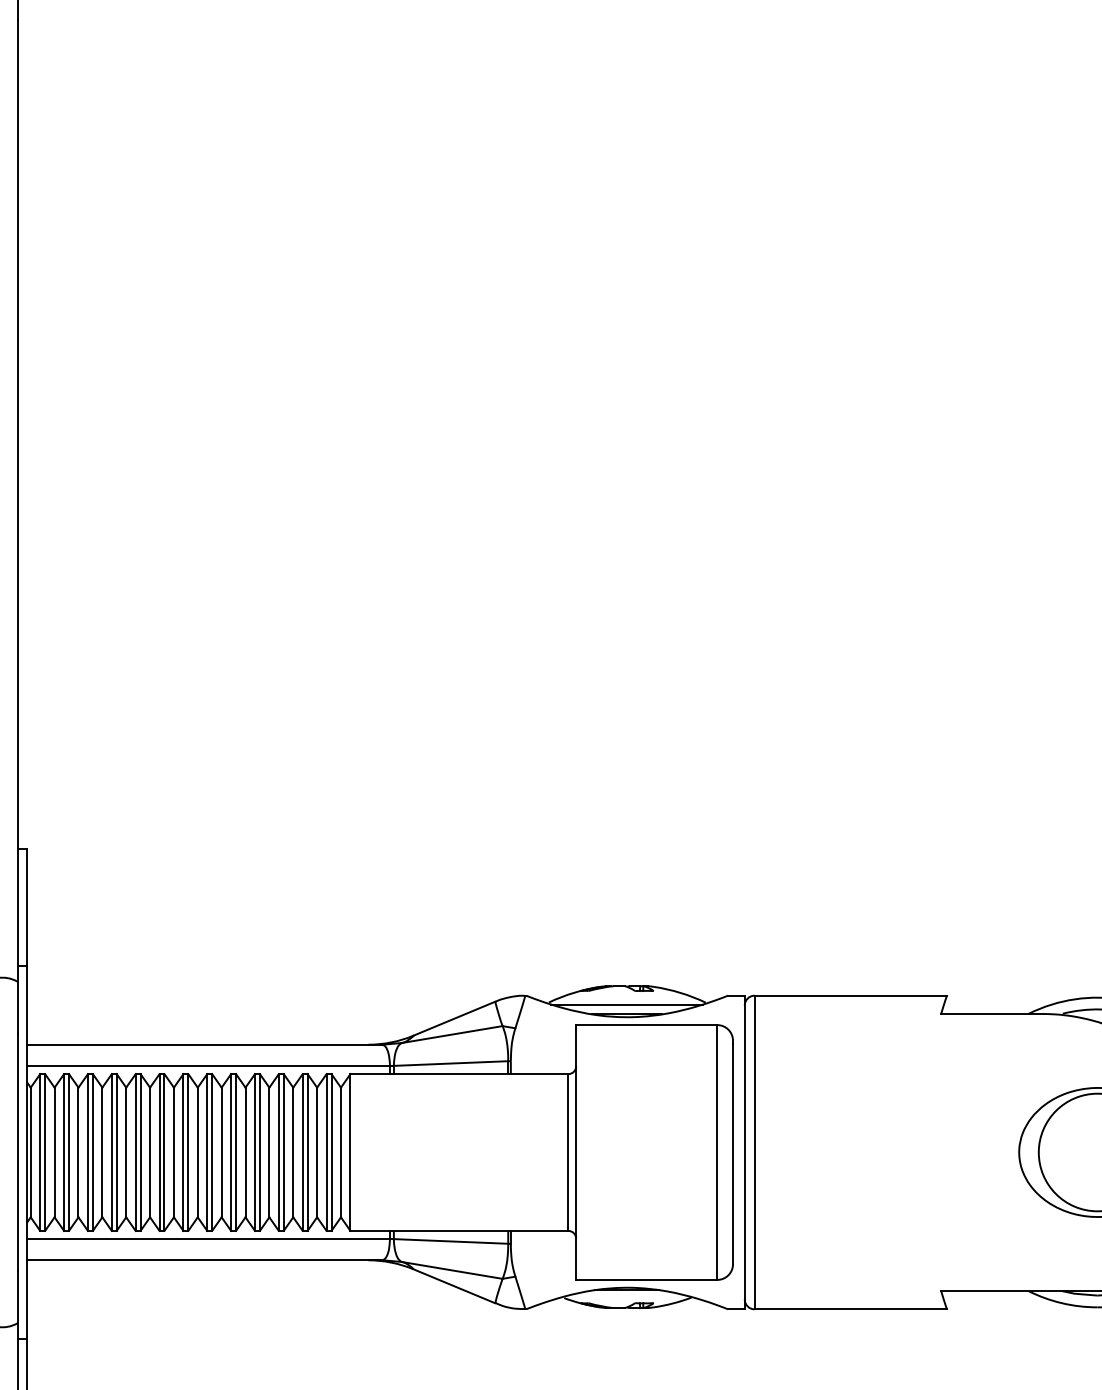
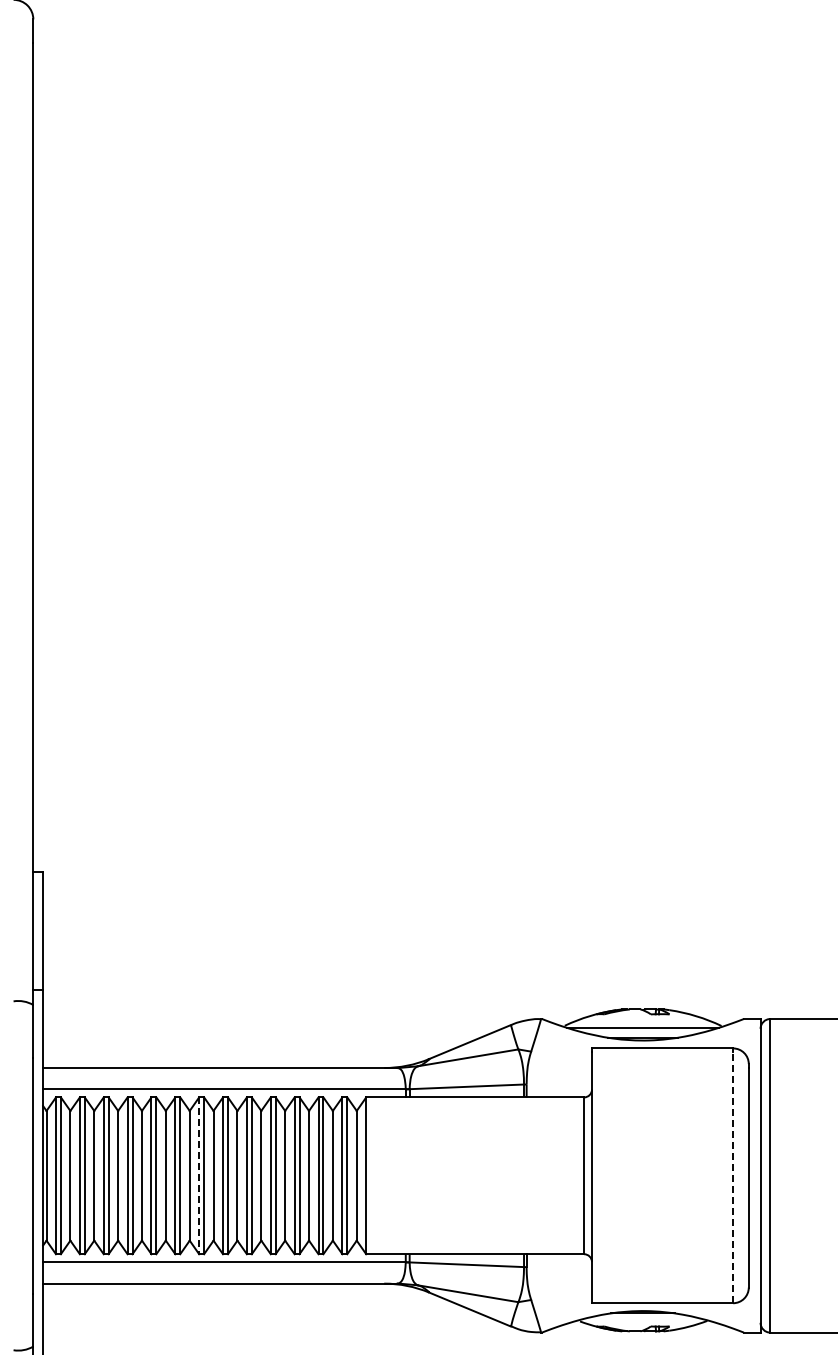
line: (183, 1153) -> (199, 1176), solid -> dashed
line: (717, 1154) -> (733, 1177), solid -> dashed

